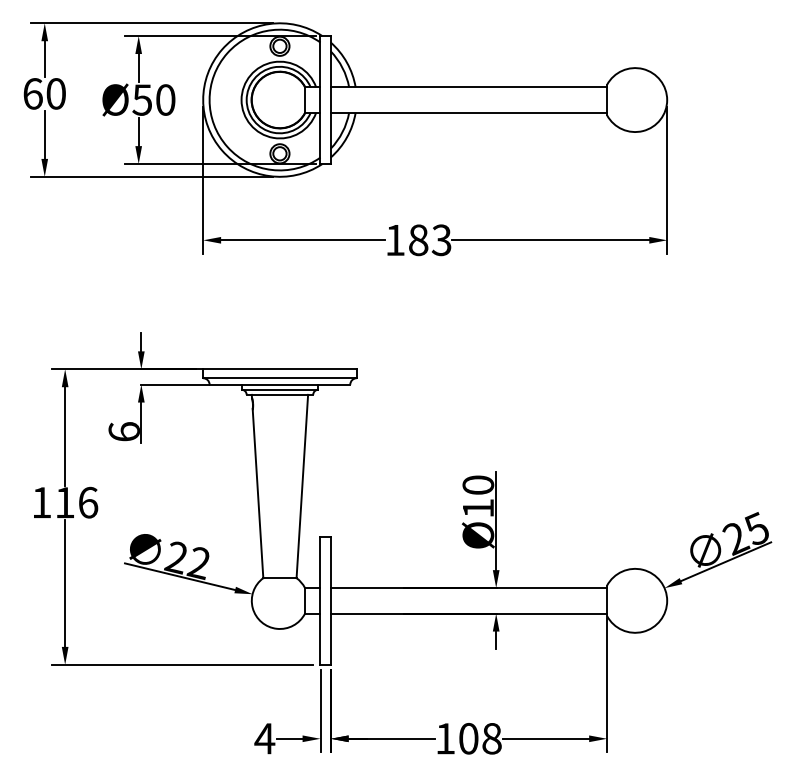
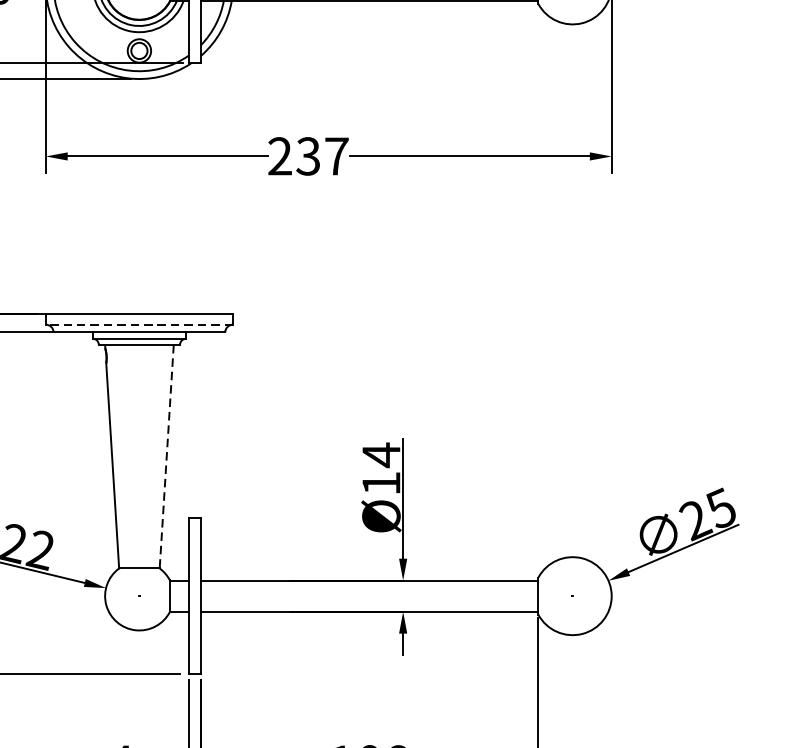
text: (418, 240) -> (308, 156), 183 -> 237
line: (279, 378) -> (138, 324), solid -> dashed
text: (478, 484) -> (381, 454), Ø10 -> Ø14
line: (302, 486) -> (166, 456), solid -> dashed

